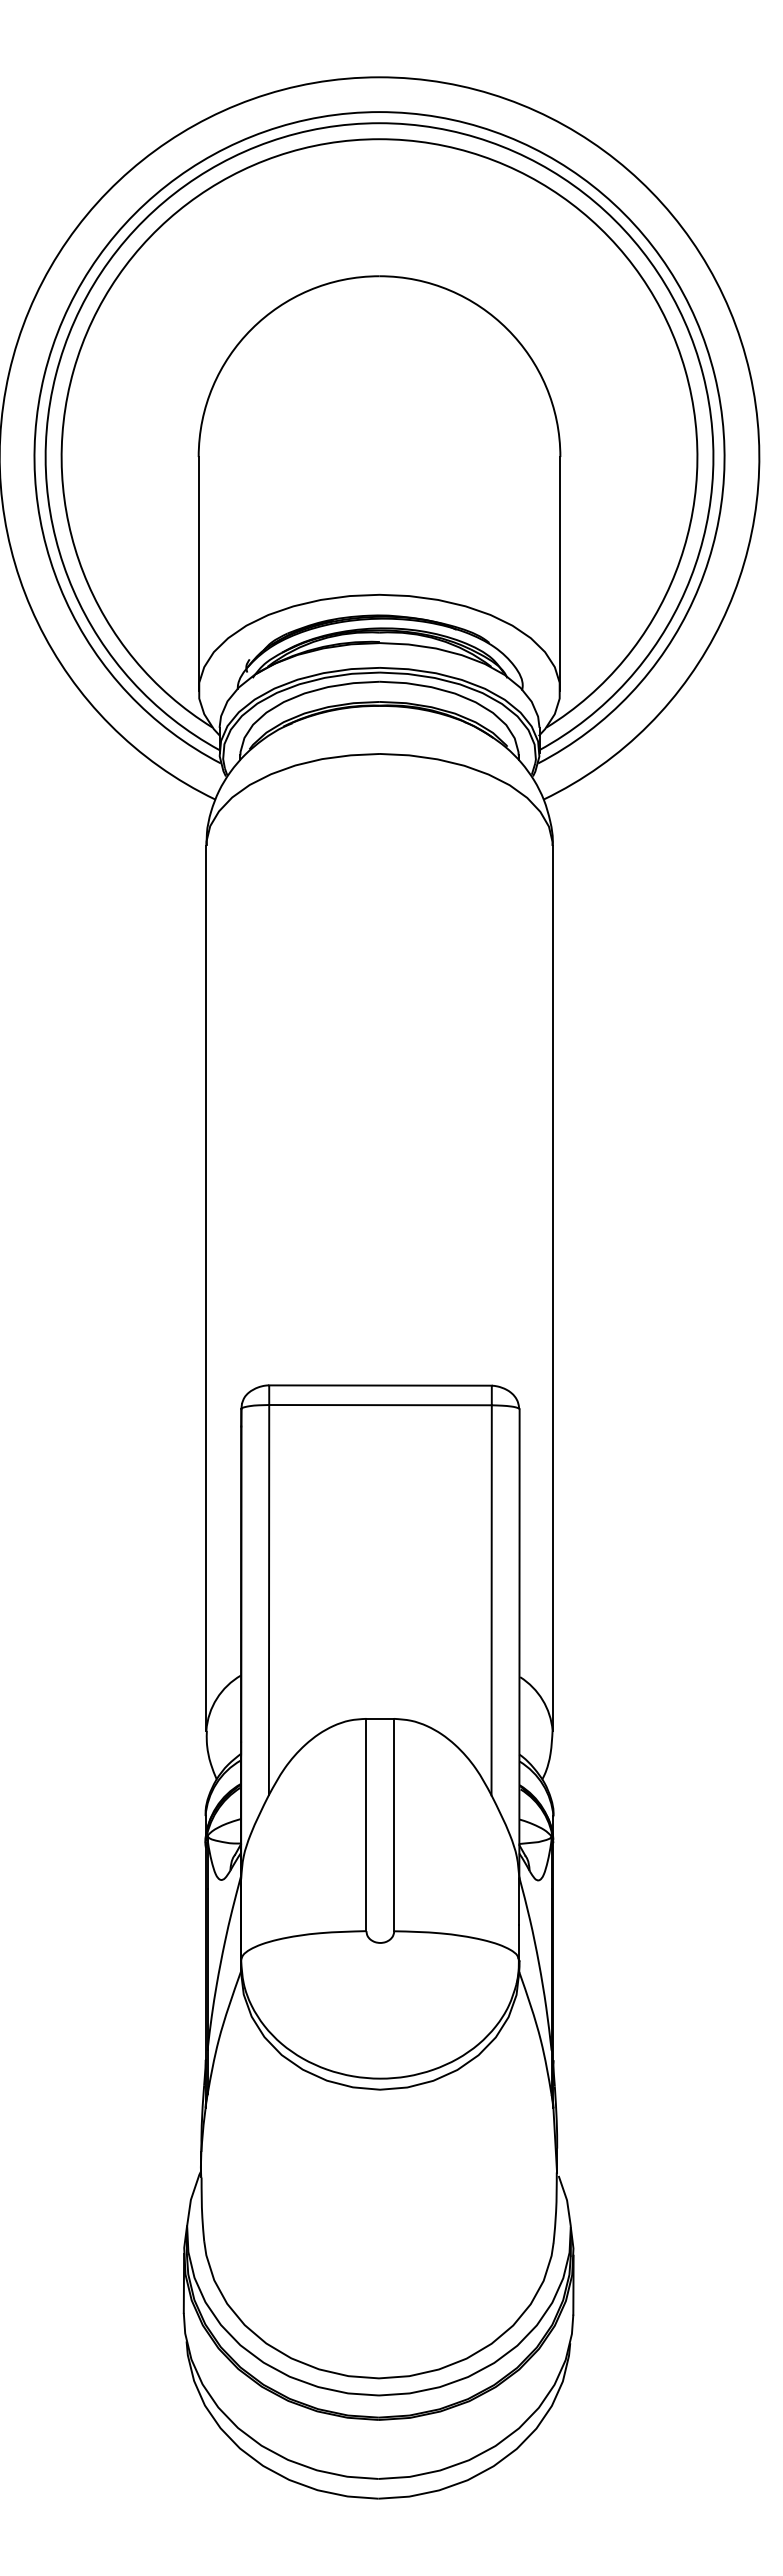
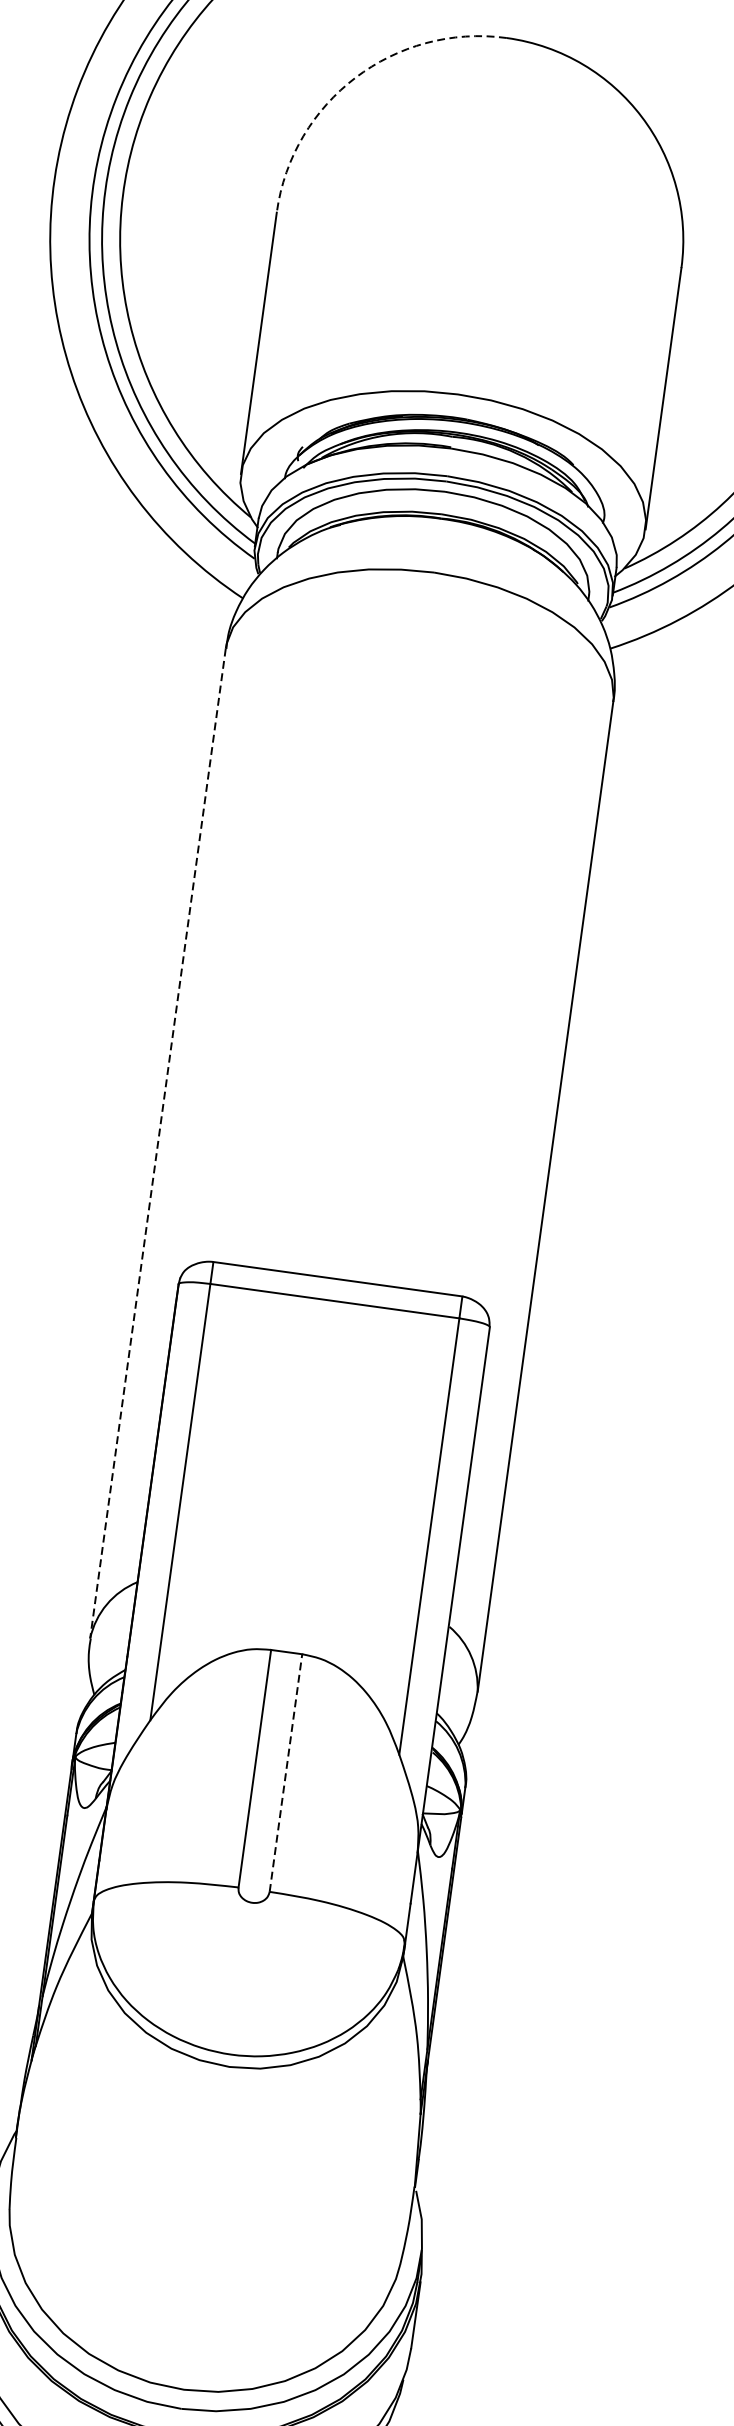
arc: (251, 329) -> (355, 78), solid -> dashed
line: (206, 1288) -> (158, 1143), solid -> dashed
line: (394, 1824) -> (286, 1772), solid -> dashed

